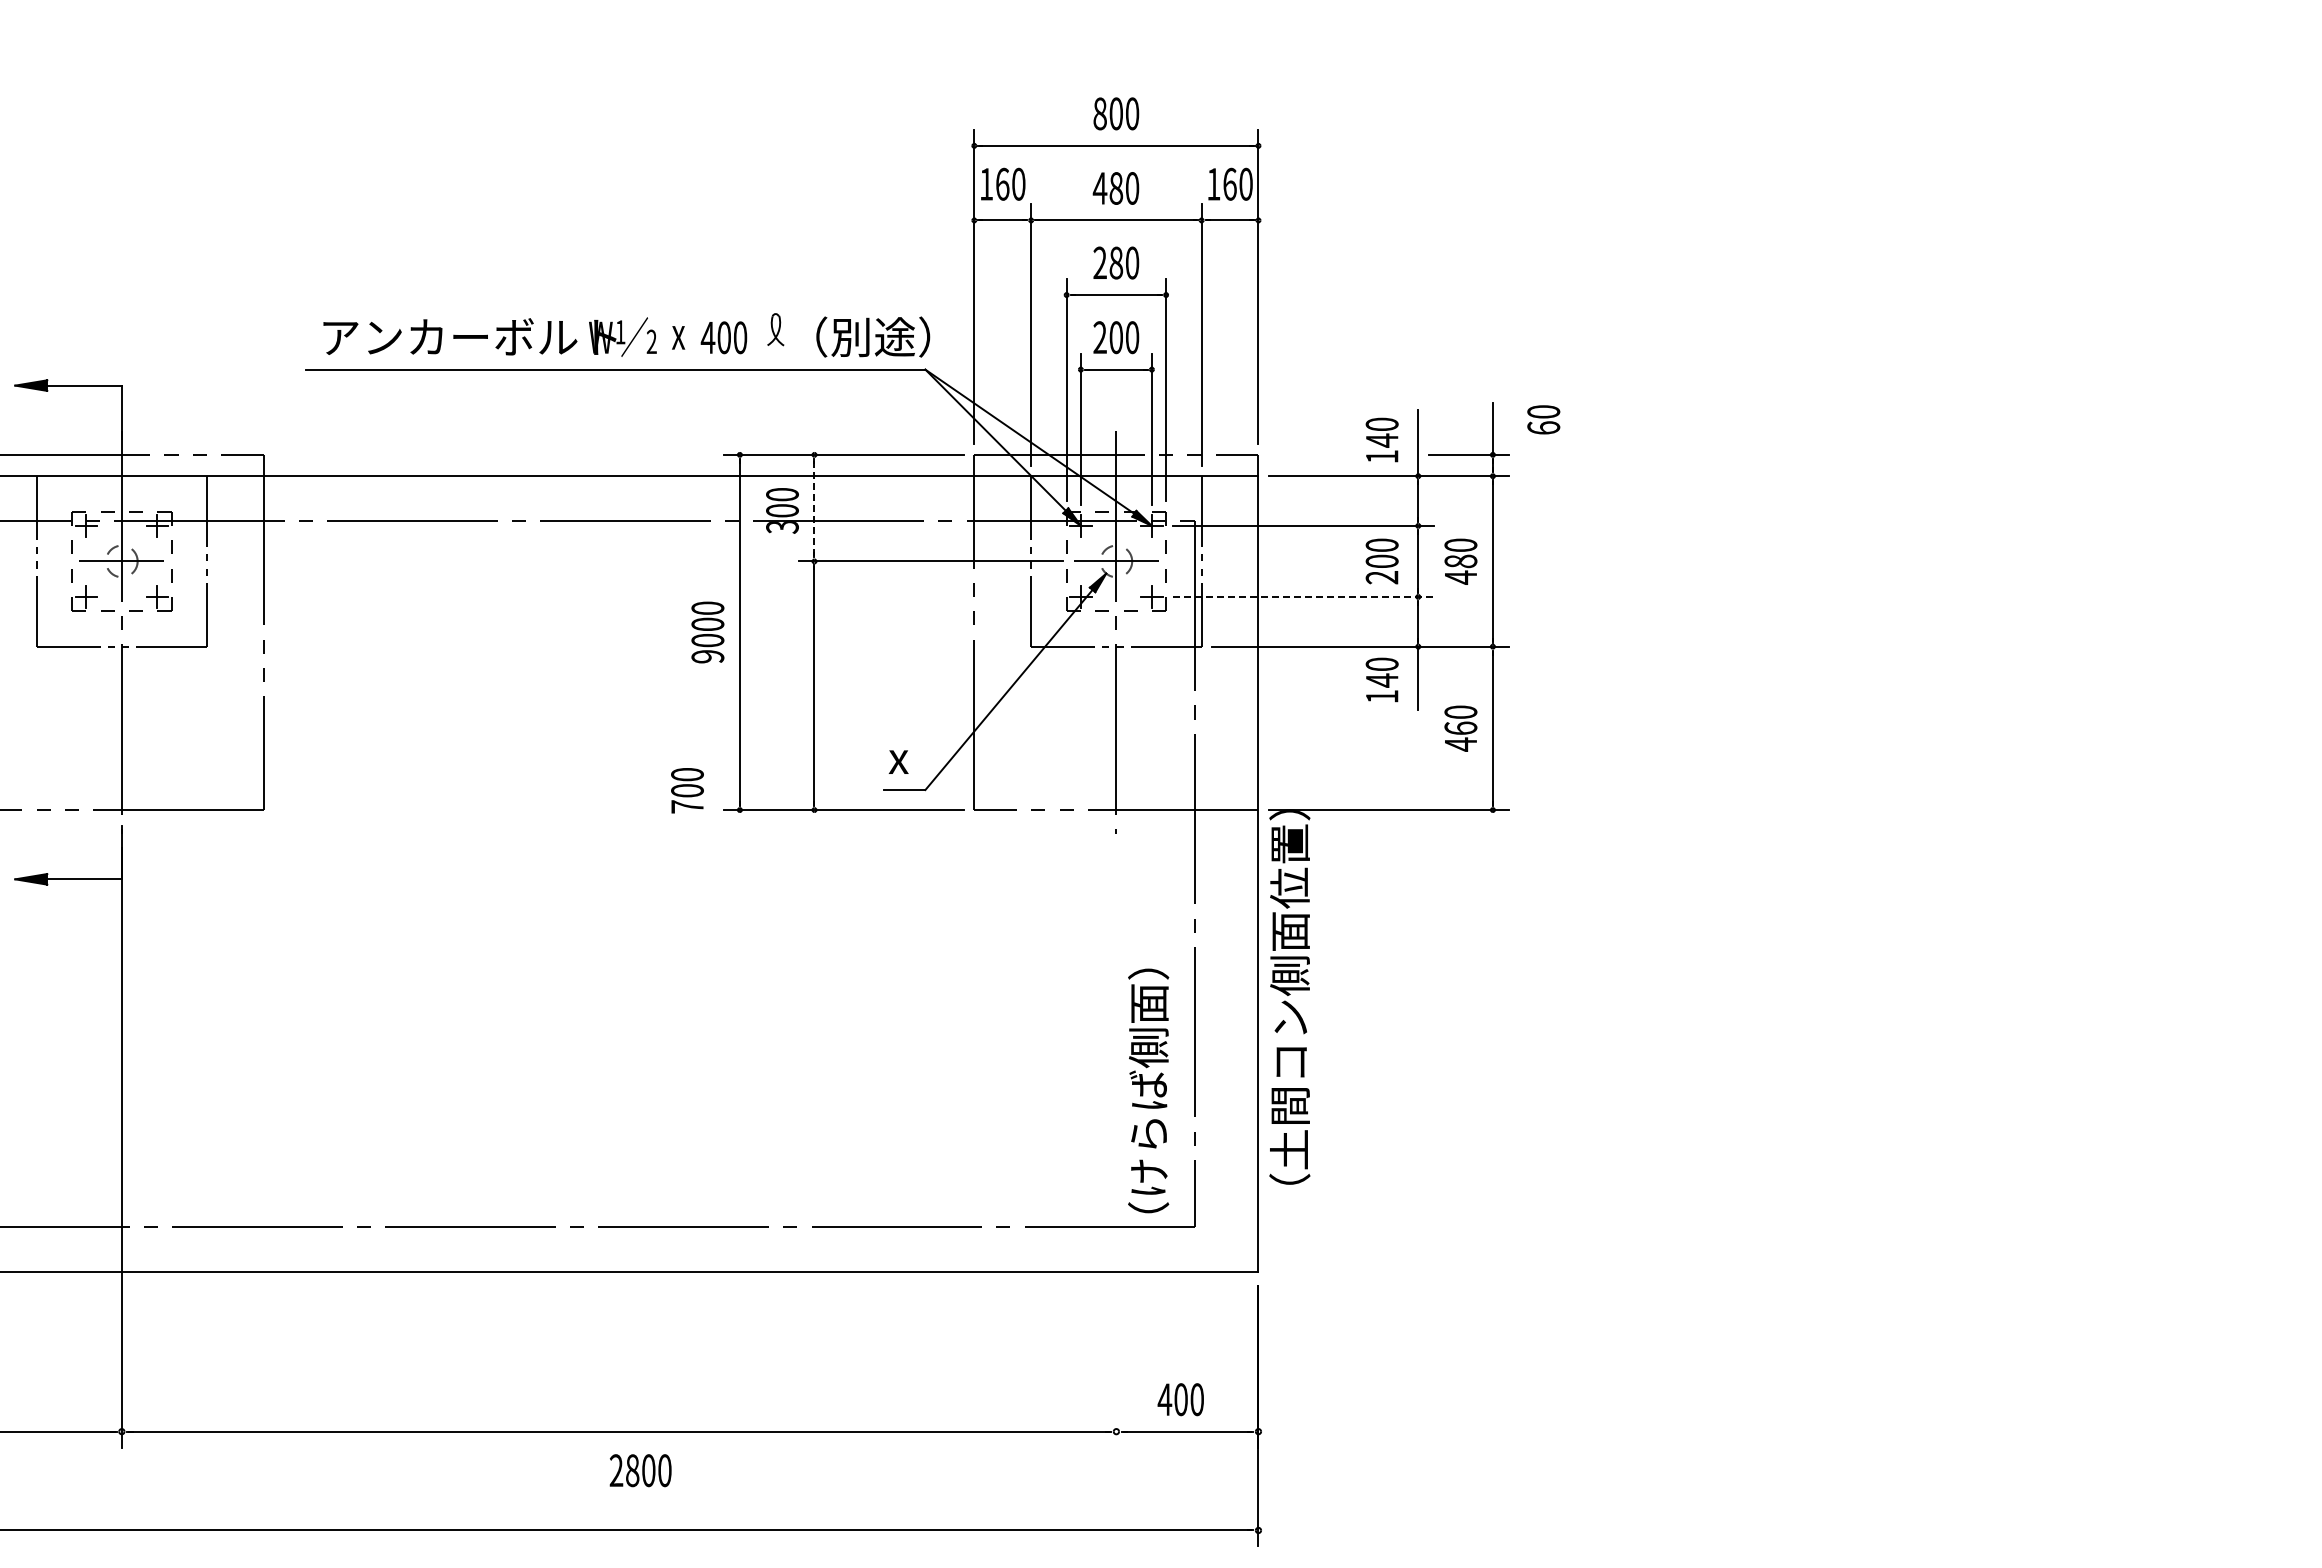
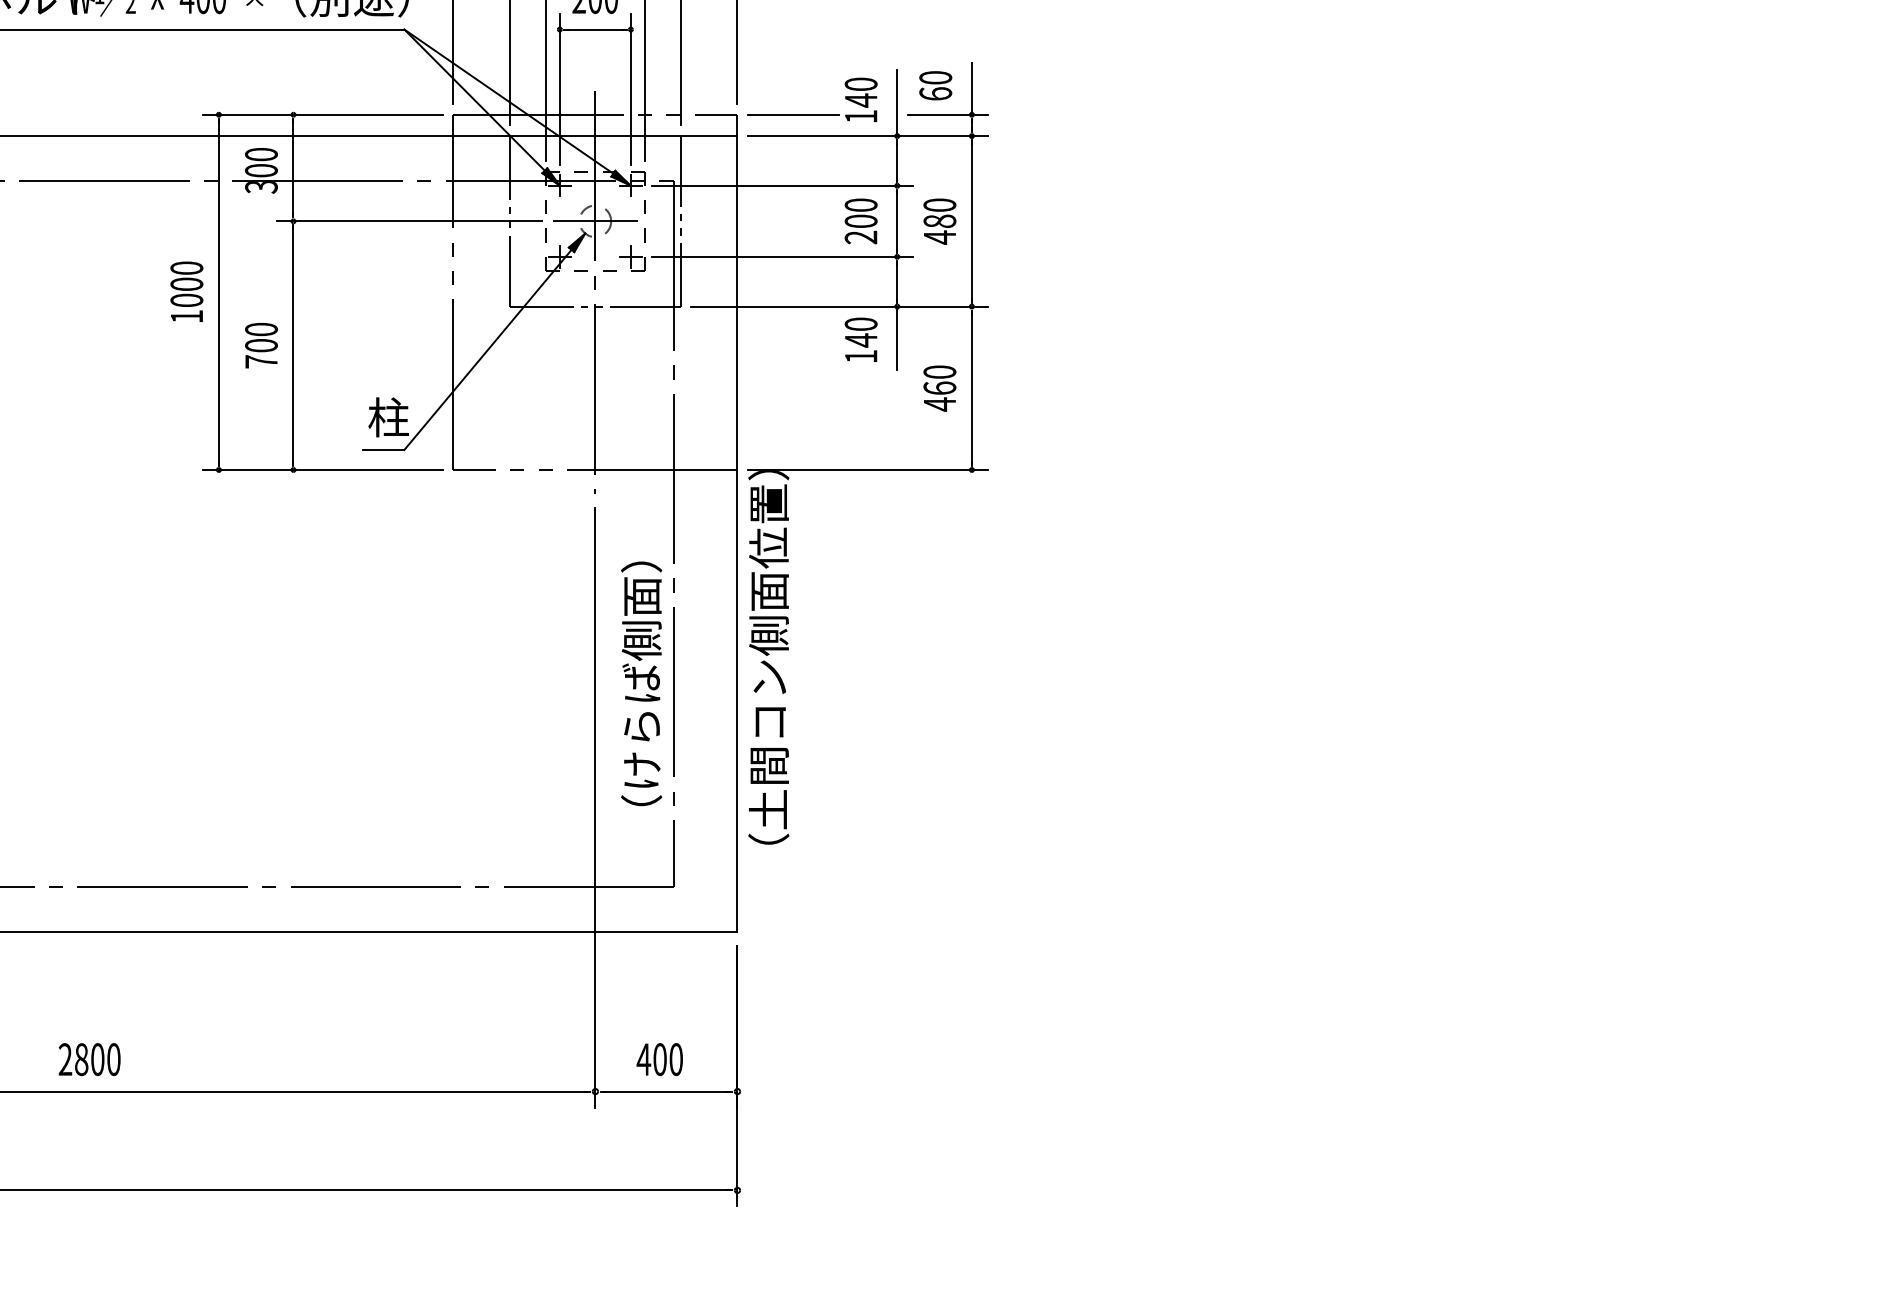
text: (1543, 419) -> (935, 85), moved
line: (1314, 454) -> (793, 114), added
line: (814, 508) -> (293, 168), dashed -> solid
line: (1303, 596) -> (782, 256), dashed -> solid
text: (707, 656) -> (186, 316), 9000 -> 1000
text: (908, 757) -> (387, 417), x -> 柱
text: (687, 790) -> (261, 345), moved
text: (1148, 1090) -> (641, 683), moved
line: (1116, 1147) -> (595, 807), added
text: (640, 1470) -> (89, 1059), moved

